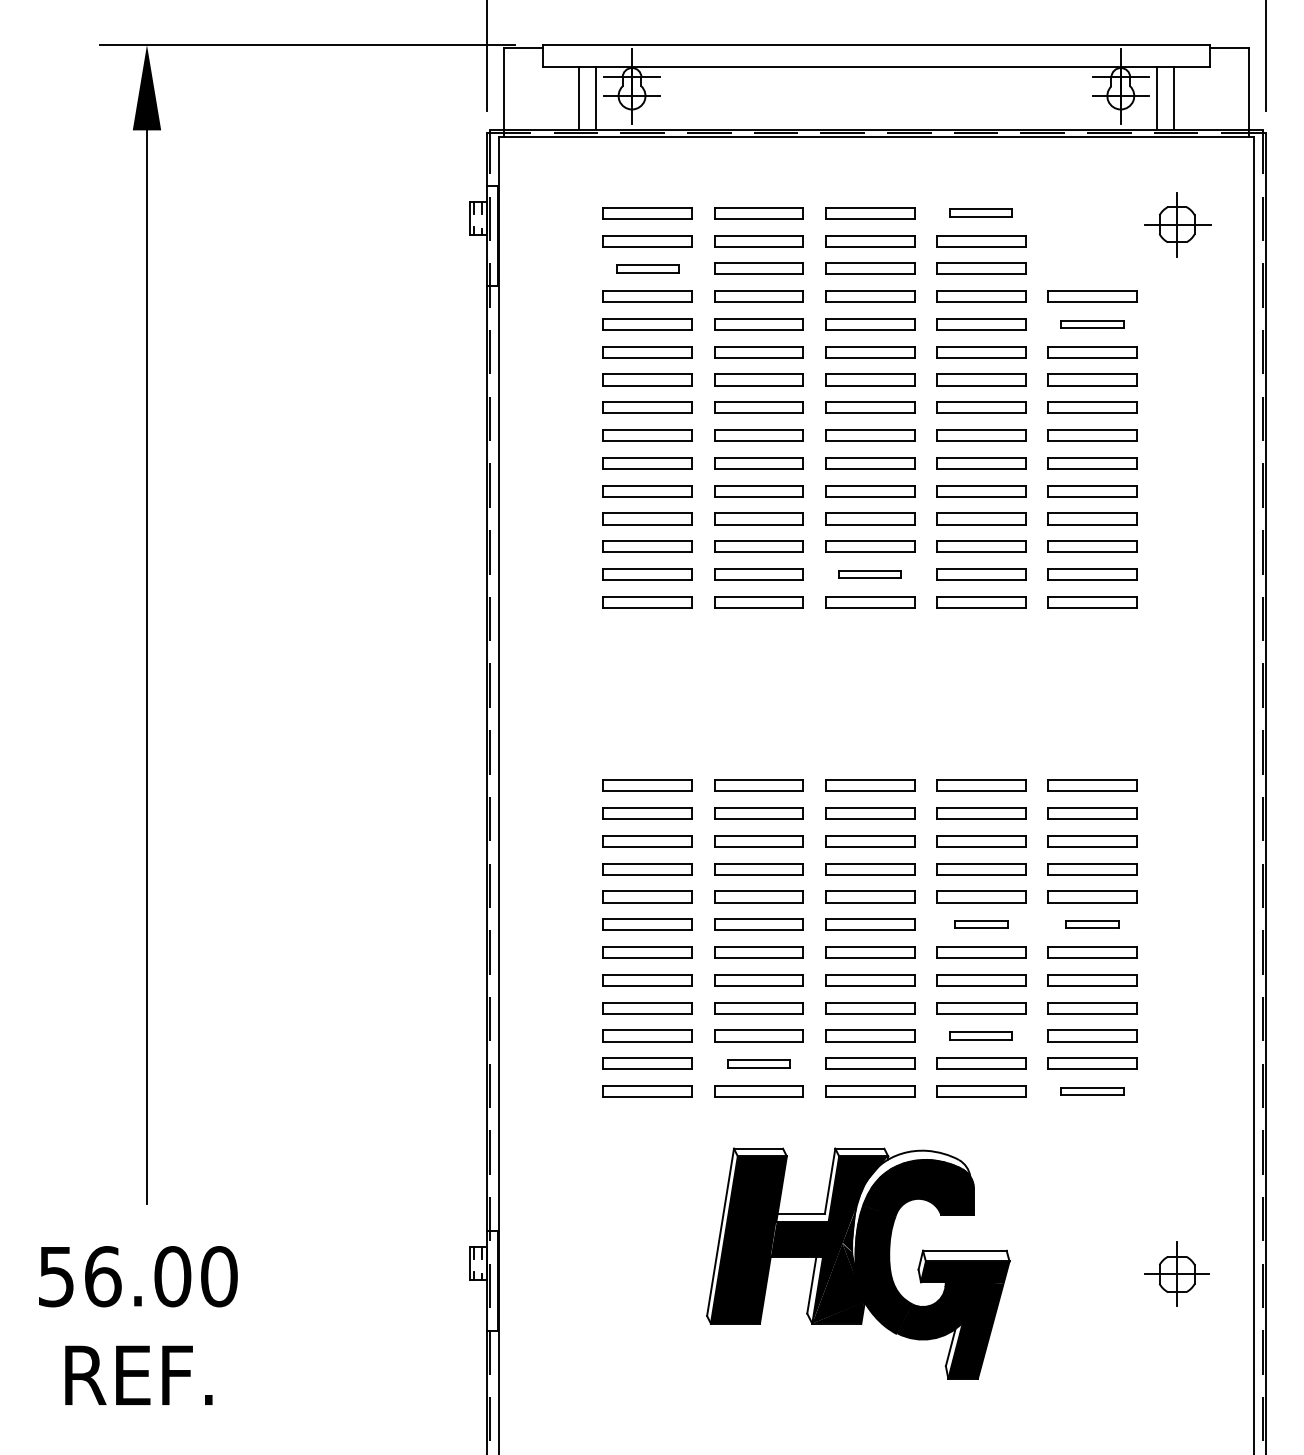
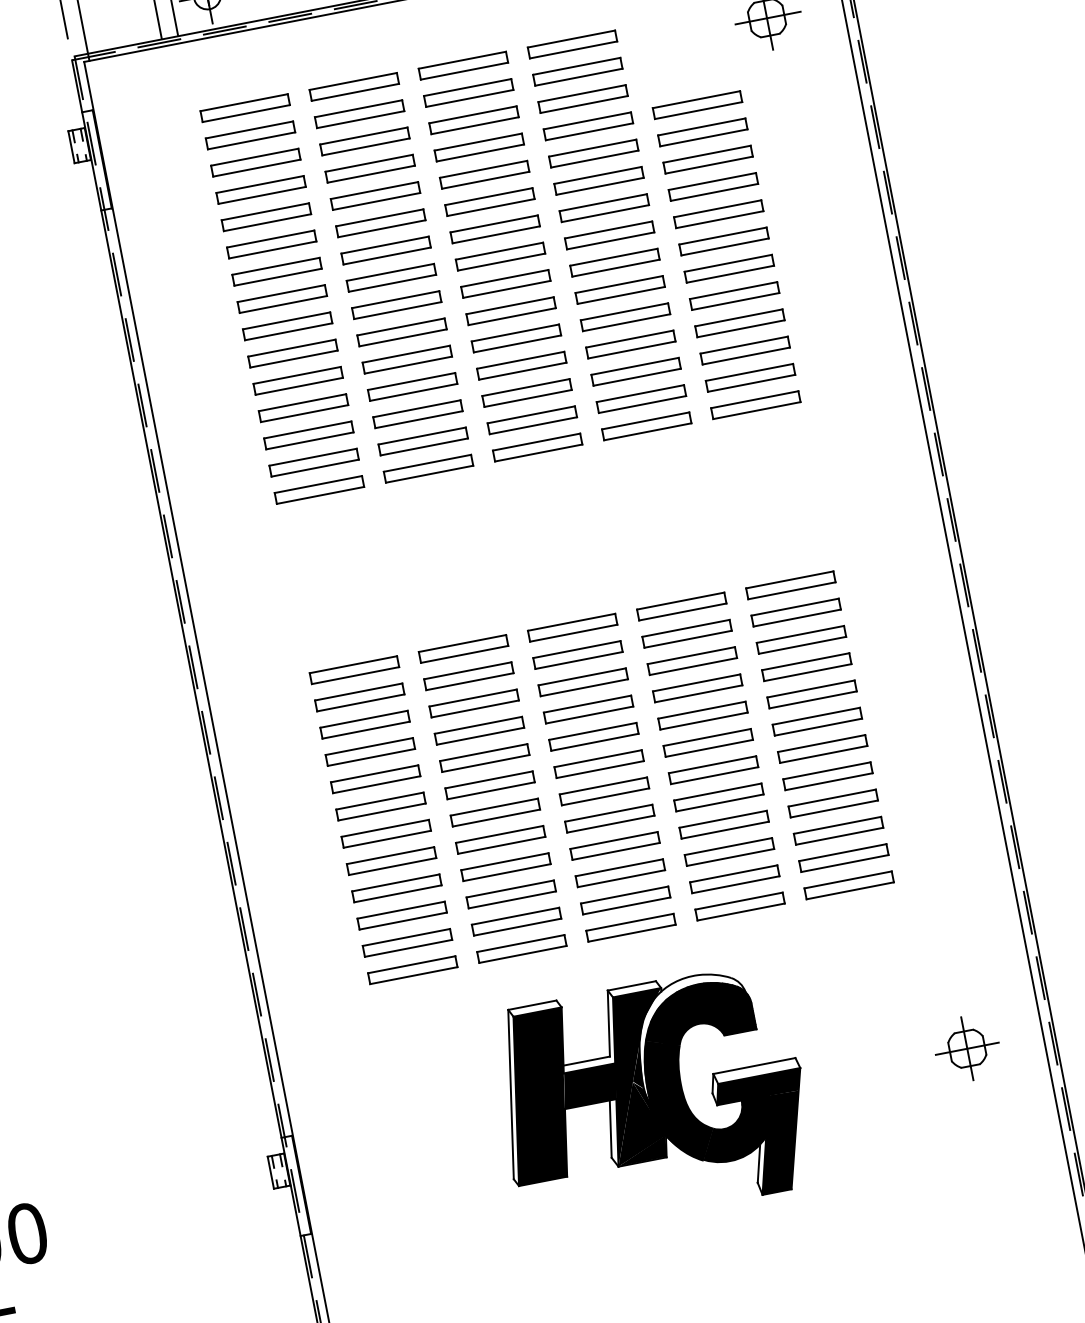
part: (981, 213) -> (572, 44), size x1.43
part: (647, 268) -> (255, 162), size x1.43
part: (1092, 324) -> (702, 132), size x1.43
part: (870, 574) -> (532, 420), size x1.43
part: (981, 924) -> (708, 742), size x1.67
part: (1092, 924) -> (817, 721), size x1.67
part: (981, 1035) -> (729, 851), size x1.43
part: (758, 1063) -> (516, 921), size x1.43
part: (1092, 1091) -> (849, 885), size x1.43

